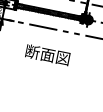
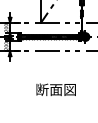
text: (47, 54) -> (55, 89), moved

